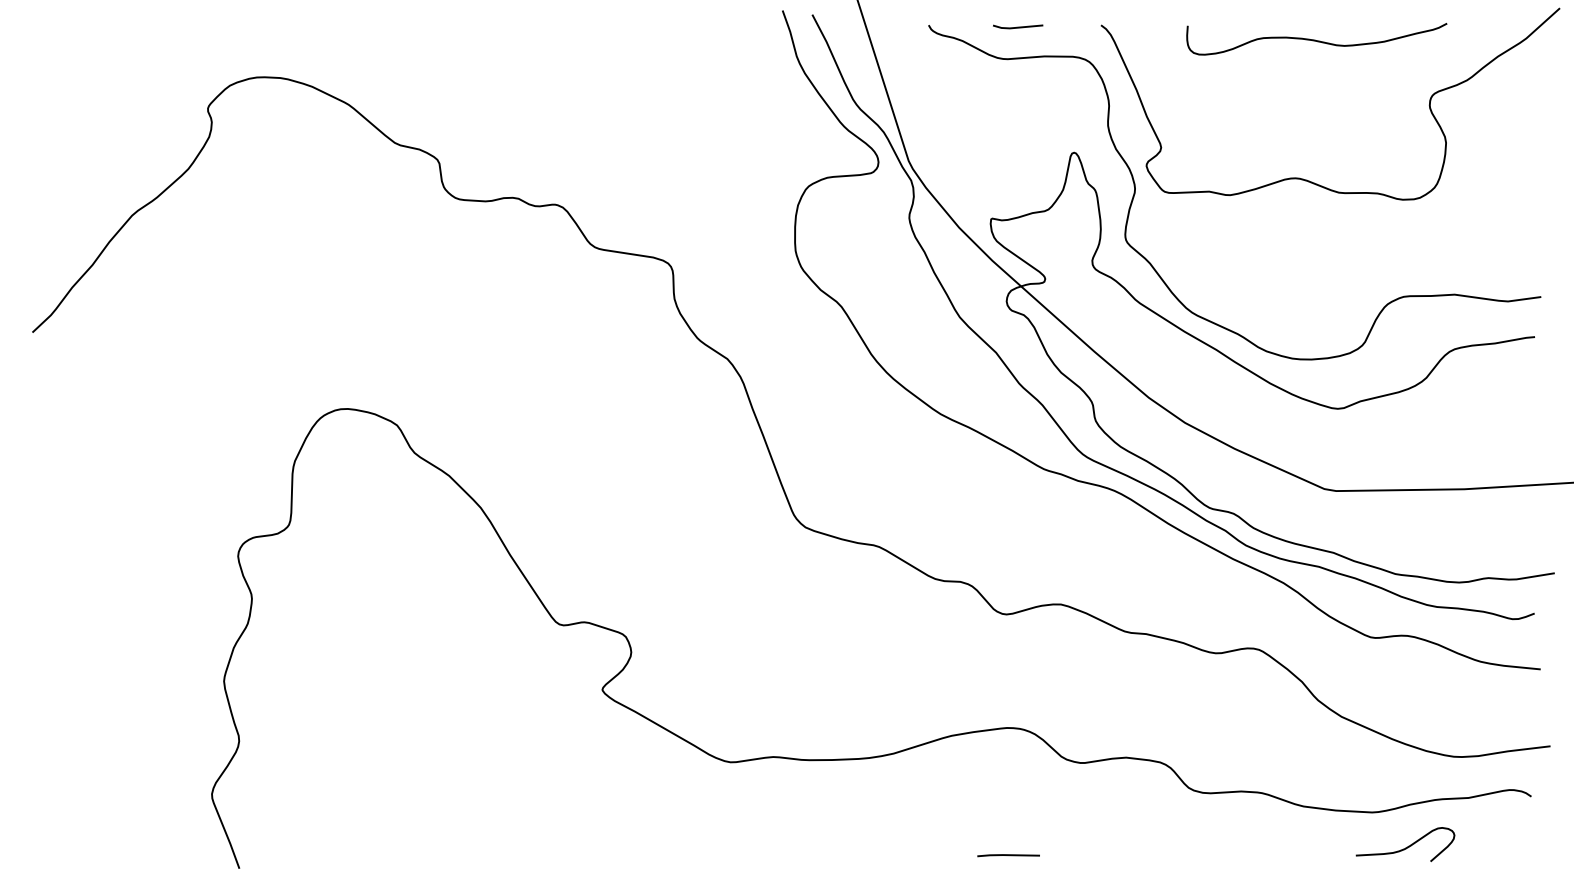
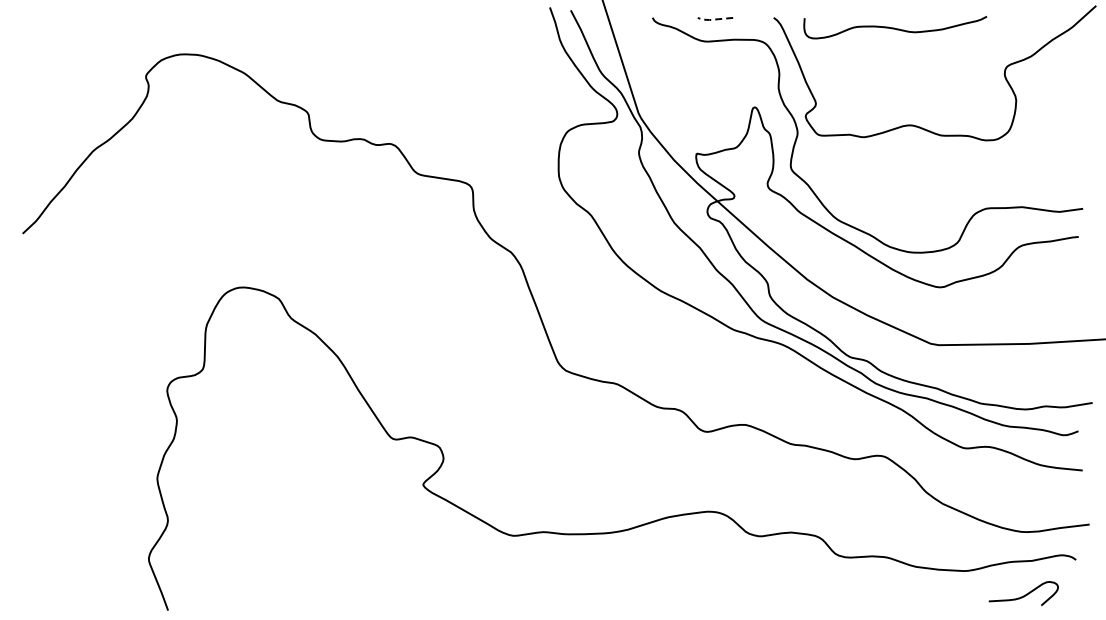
line: (1015, 27) -> (713, 19), solid -> dashed
curve: (1315, 39) -> (894, 27), moved
curve: (1405, 847) -> (1023, 595), moved
line: (1008, 855) -> (708, 601), removed

